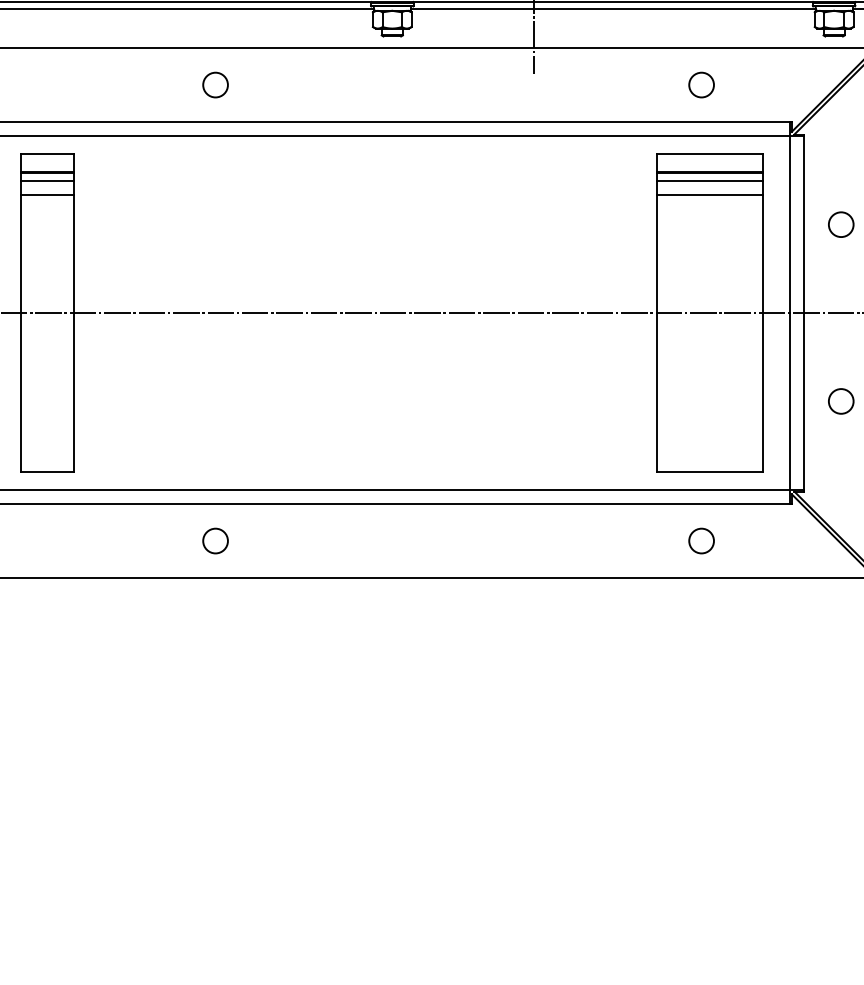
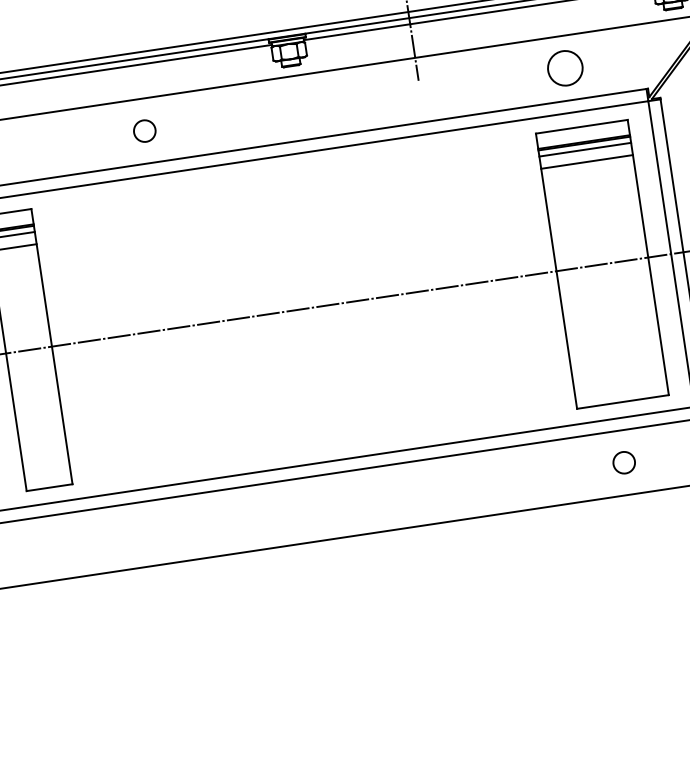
circle: (701, 84) -> (565, 67), size x1.6
circle: (215, 540) -> (203, 525), removed

